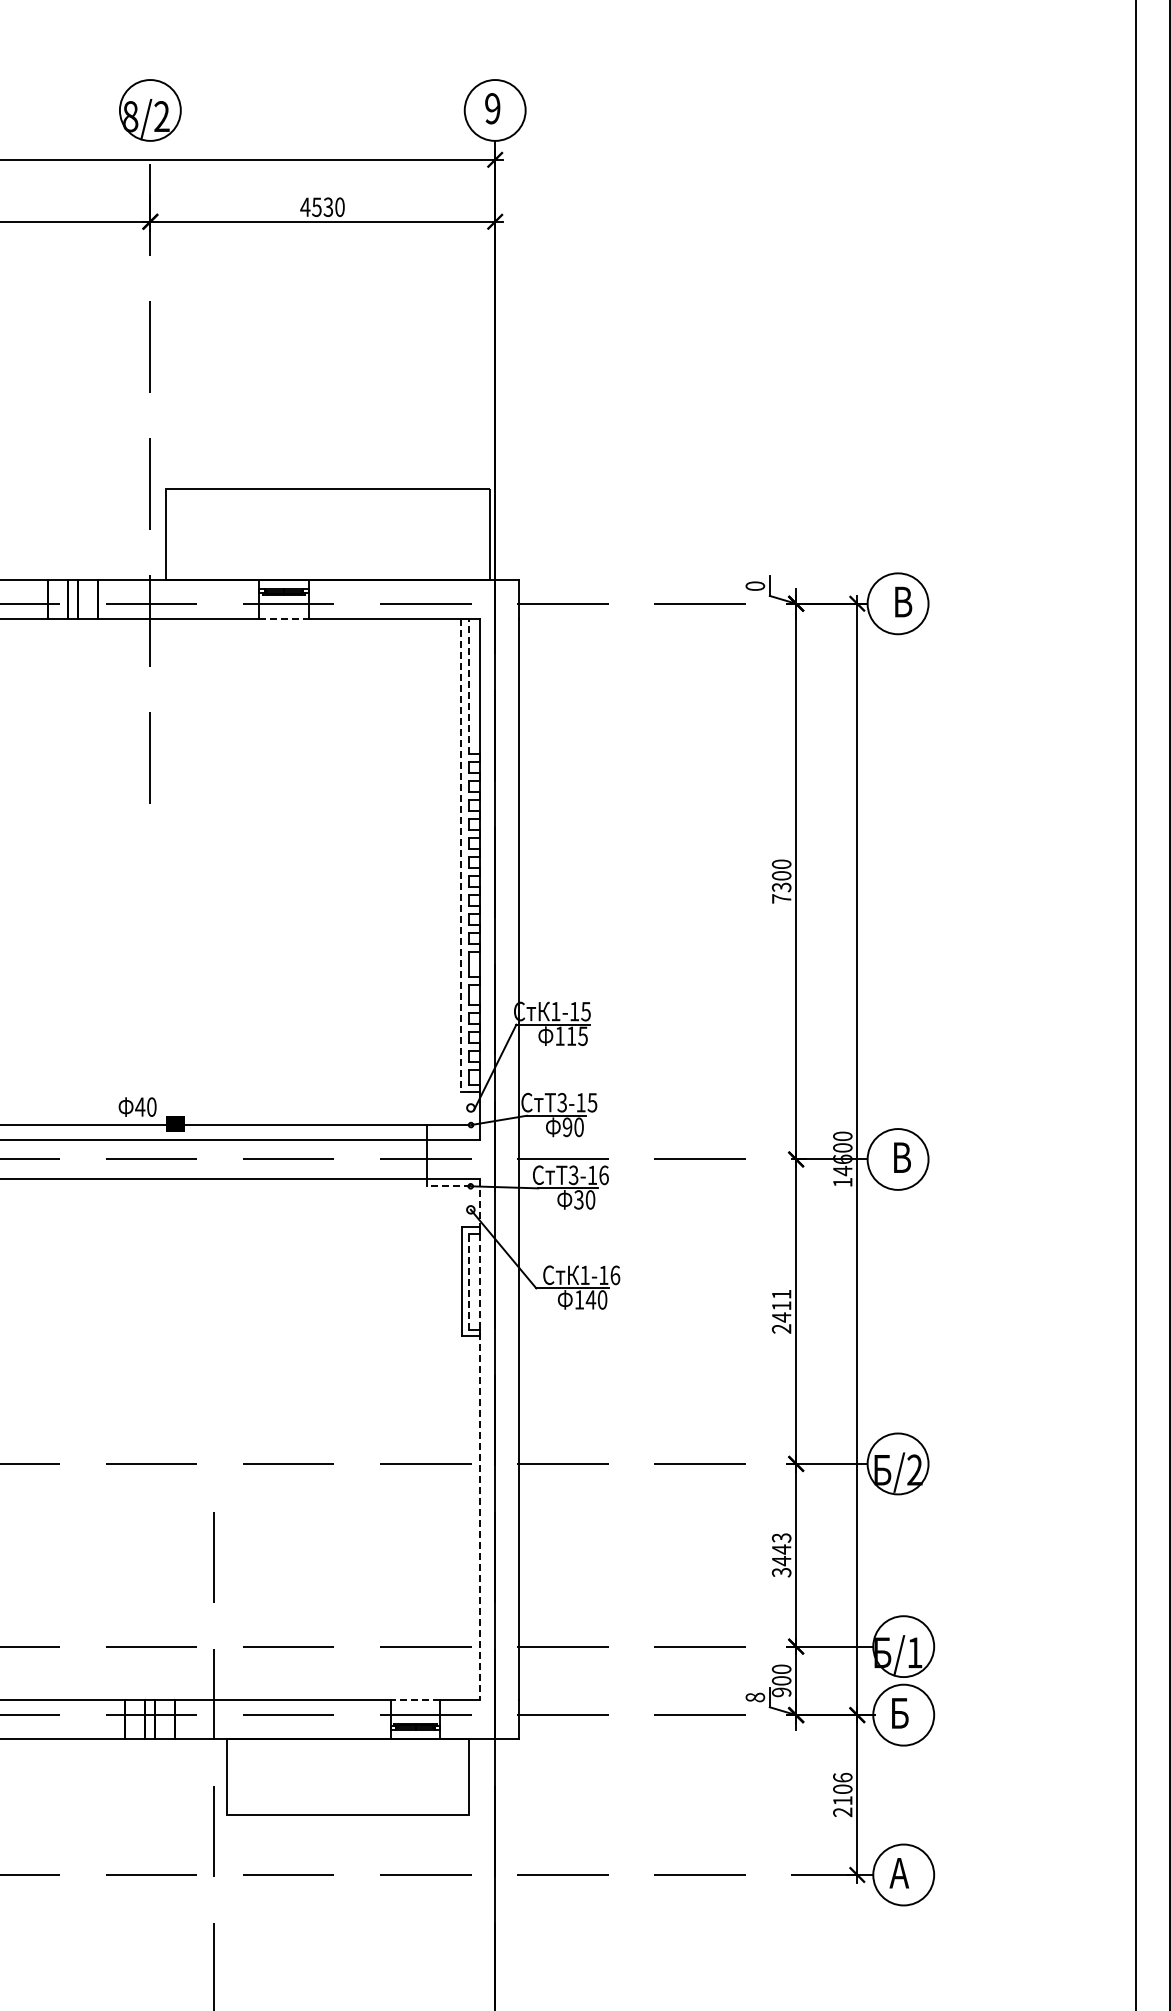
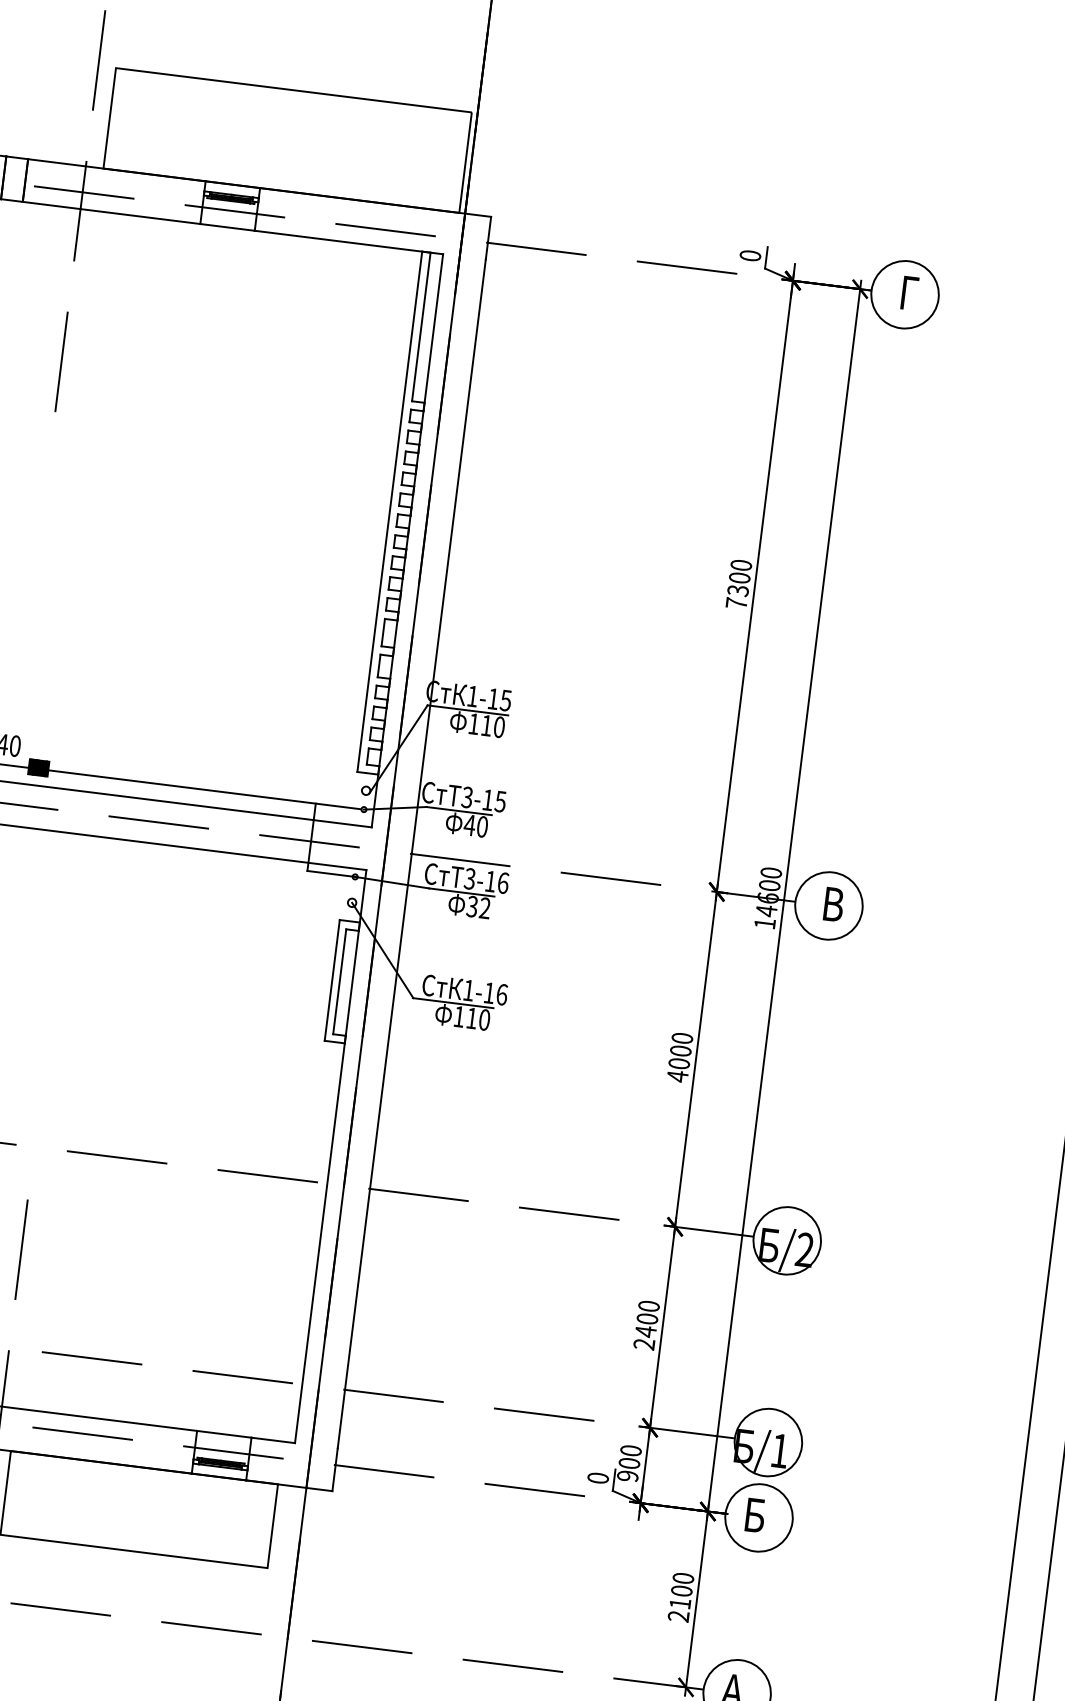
text: (903, 601) -> (911, 292), В -> Г
line: (284, 619) -> (228, 227), dashed -> solid
line: (468, 686) -> (421, 326), dashed -> solid
line: (460, 855) -> (389, 511), dashed -> solid
text: (582, 1035) -> (498, 726), 115 -> 110
text: (567, 1127) -> (469, 825), 90 -> 40
line: (448, 1186) -> (330, 874), dashed -> solid
text: (590, 1199) -> (485, 907), 30 -> 32
line: (468, 1281) -> (339, 981), dashed -> solid
text: (590, 1299) -> (471, 1017), 140 -> 110
text: (781, 1311) -> (679, 1057), 2411 -> 4000
line: (479, 1439) -> (330, 1156), dashed -> solid
text: (781, 1555) -> (646, 1325), 3443 -> 2400
text: (755, 1697) -> (598, 1478), 8 -> 0
line: (415, 1699) -> (224, 1433), dashed -> solid
text: (842, 1777) -> (683, 1578), 2106 -> 2100

